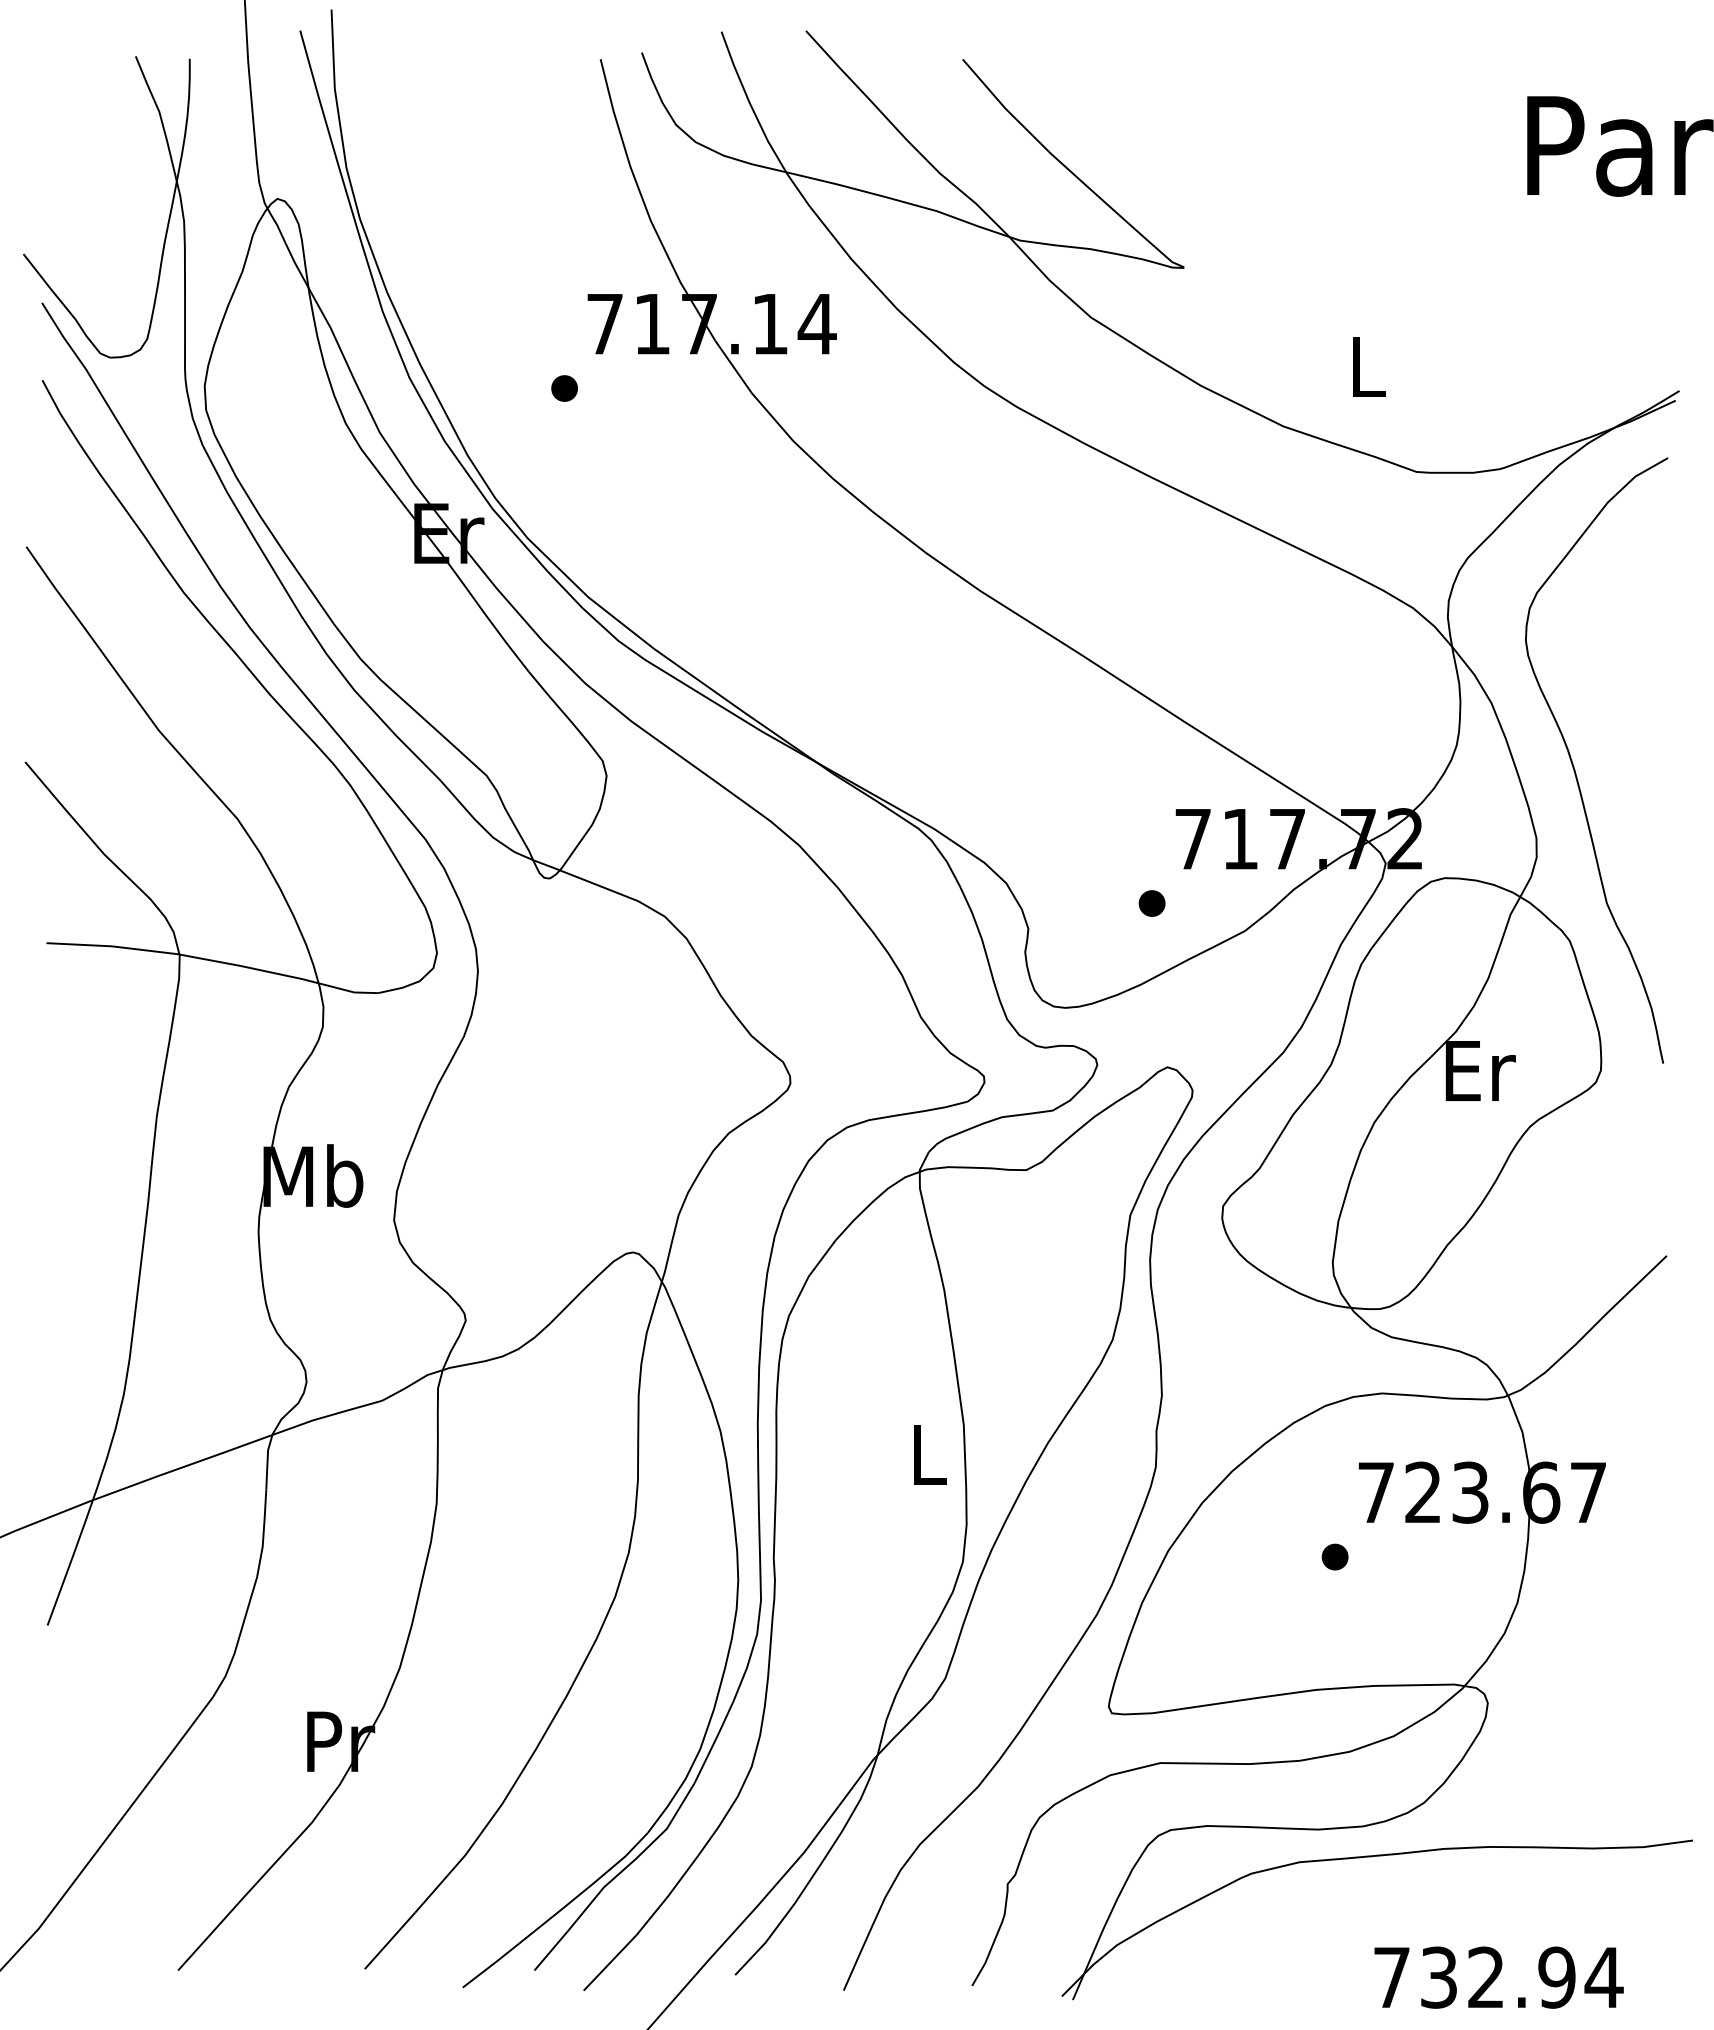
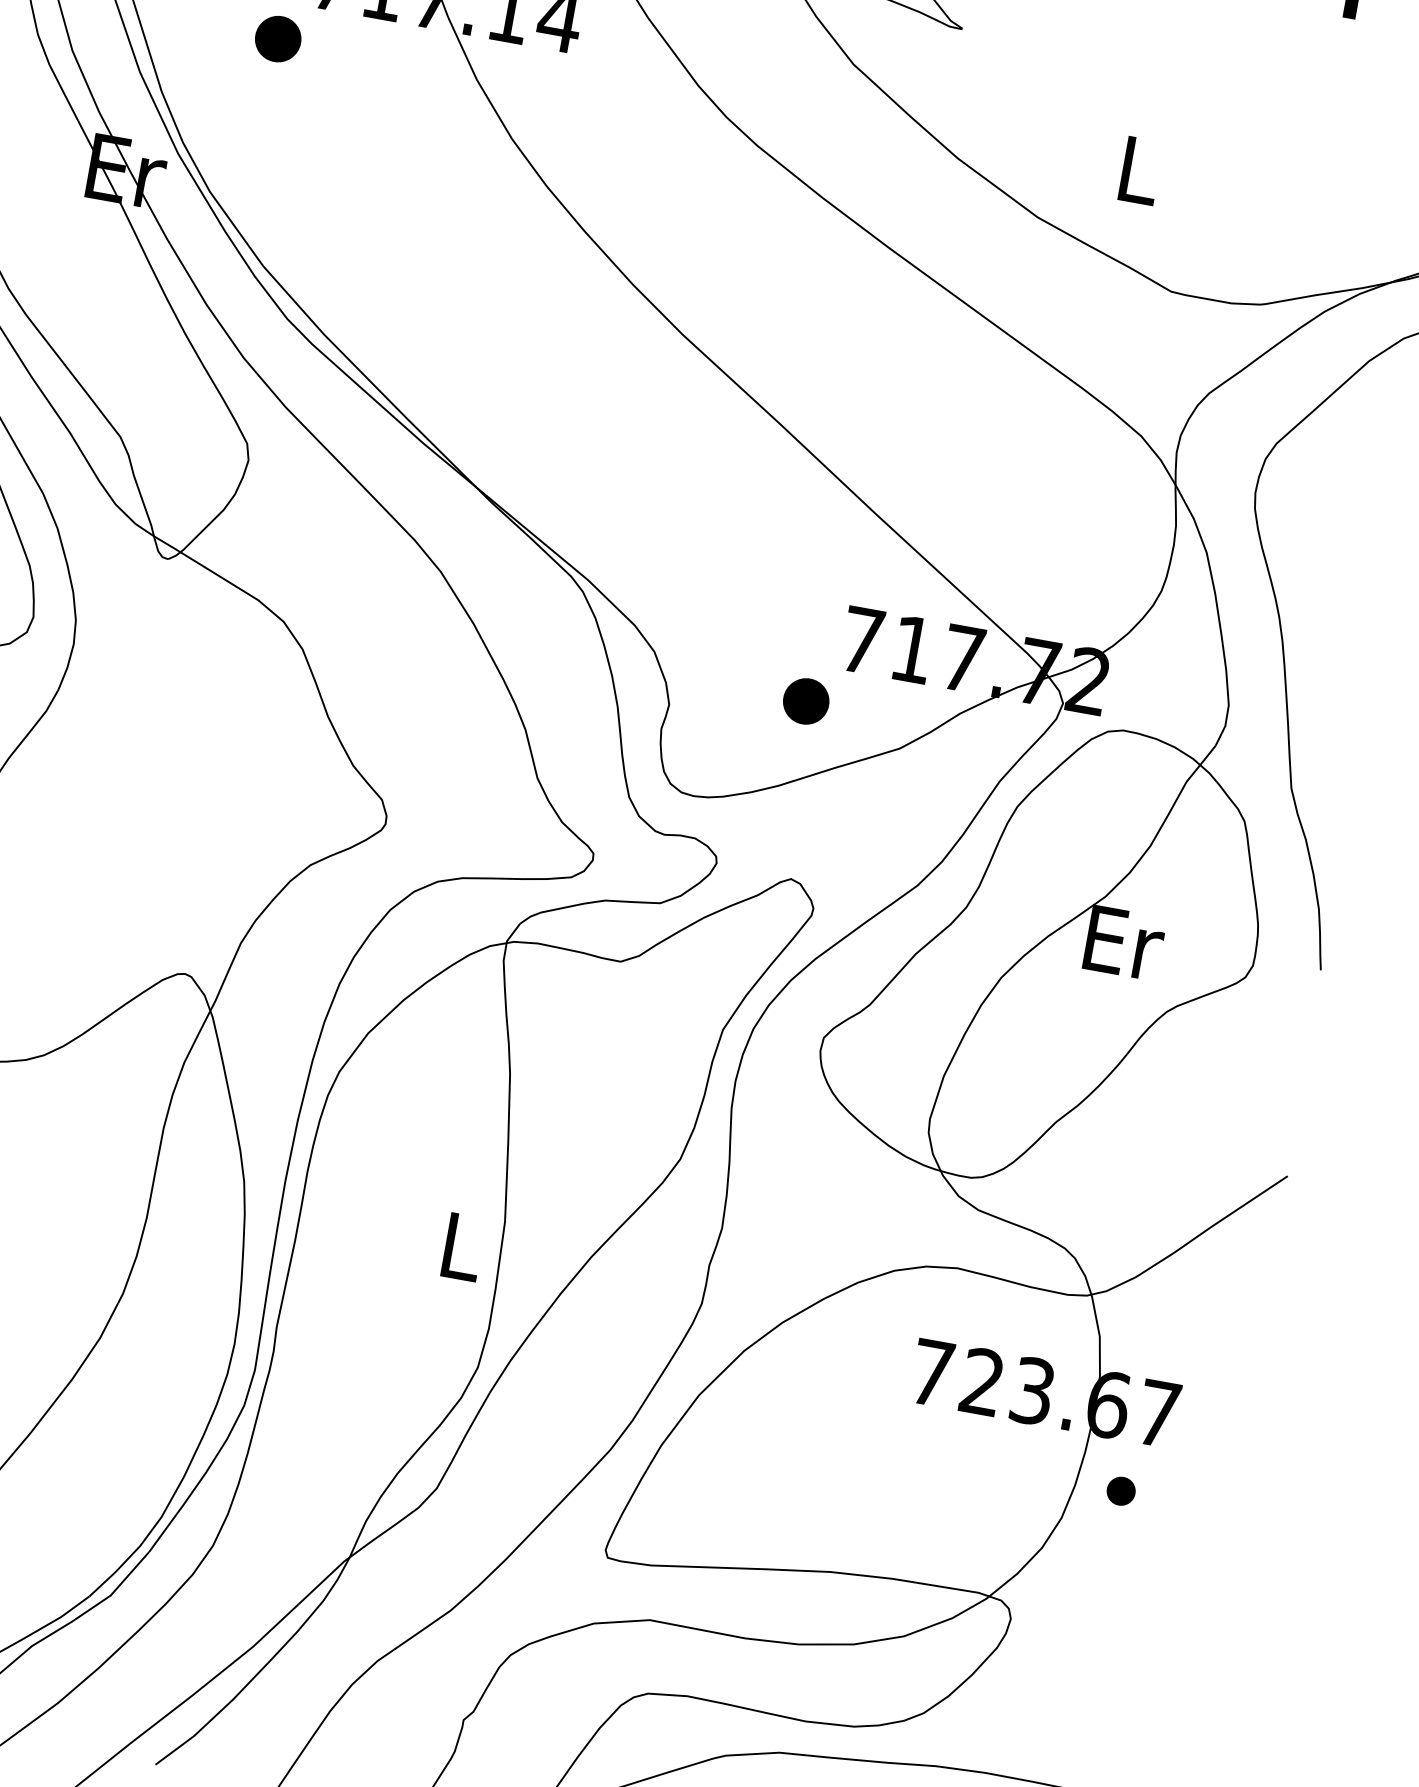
part: (564, 388) -> (277, 38), size x1.6
part: (1151, 903) -> (805, 701), size x1.6
part: (1334, 1556) -> (1120, 1490), moved

